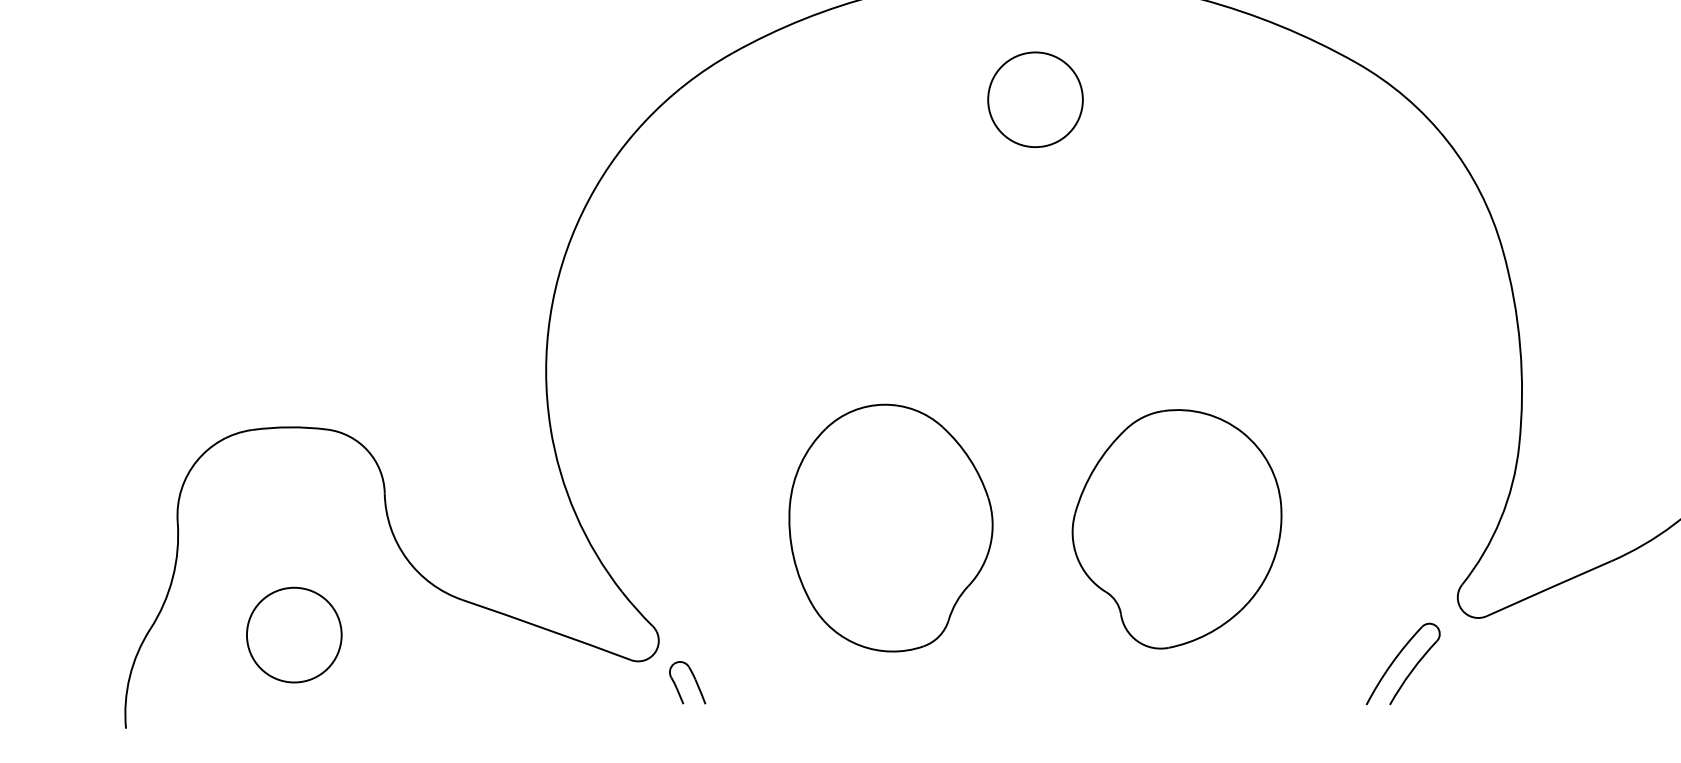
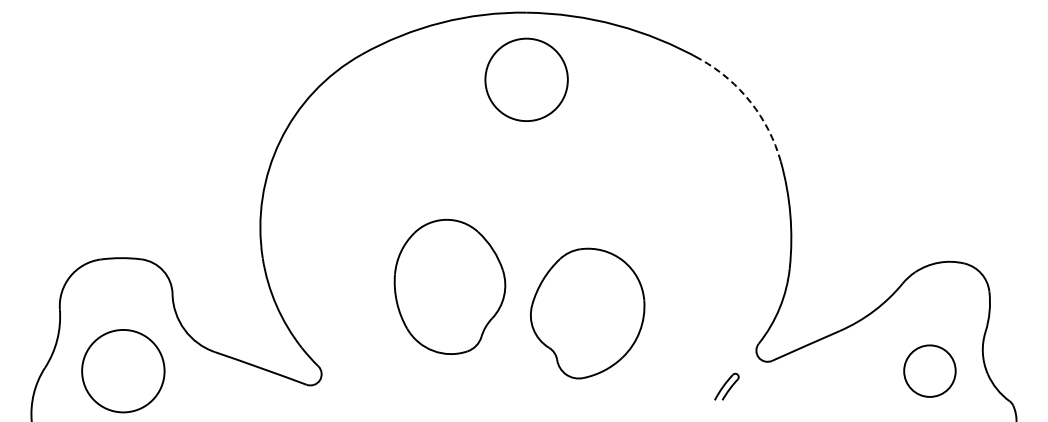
circle: (1035, 99) -> (526, 79), size x1.6
arc: (1446, 141) -> (750, 102), solid -> dashed
part: (890, 527) -> (449, 286), moved
part: (1176, 529) -> (587, 313), moved
circle: (294, 633) -> (123, 370), size x1.6
part: (1402, 663) -> (726, 386), size x0.6
part: (686, 681) -> (336, 396), removed

